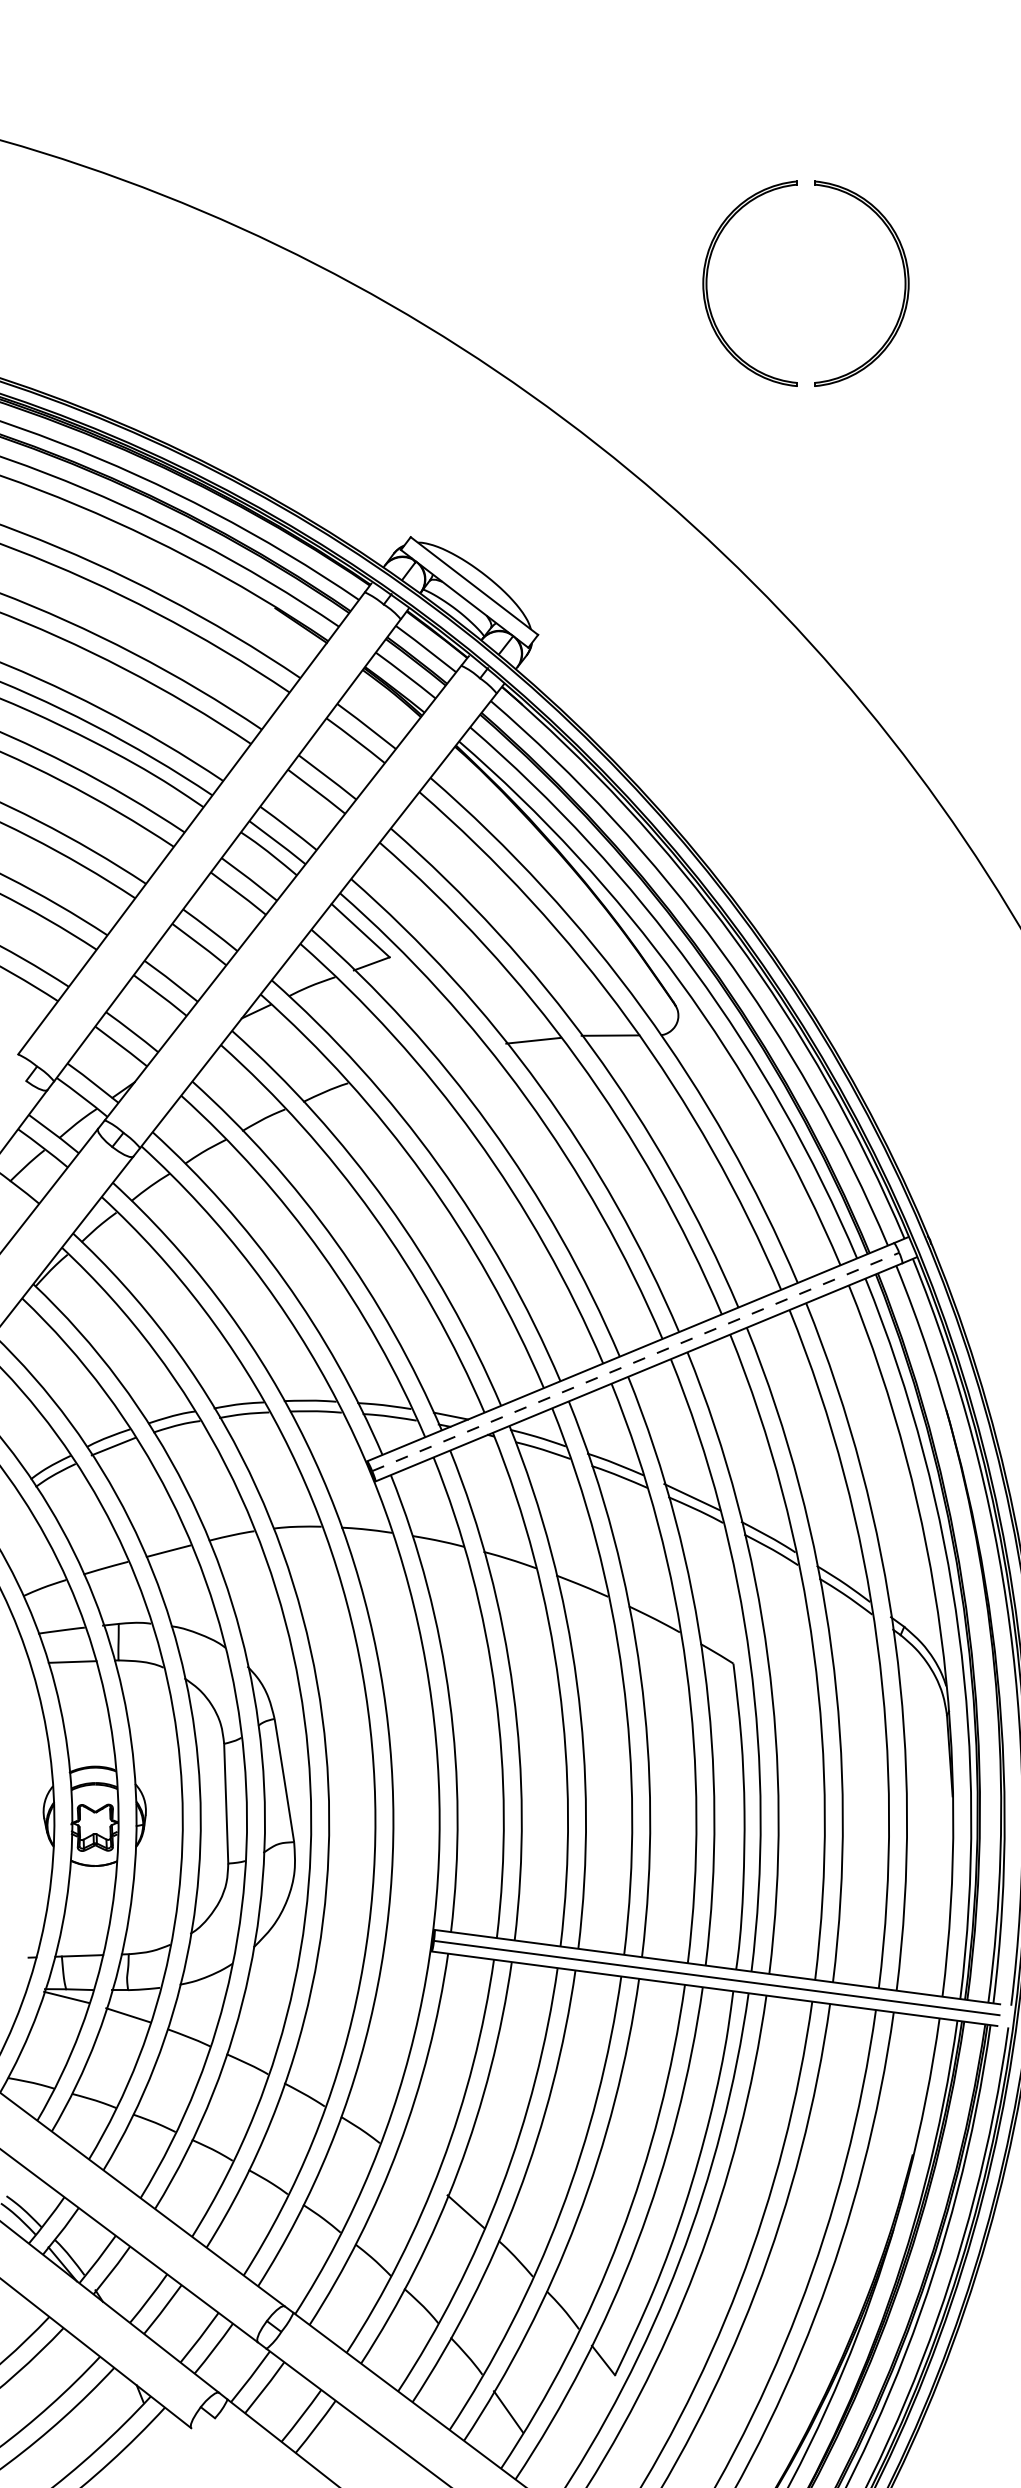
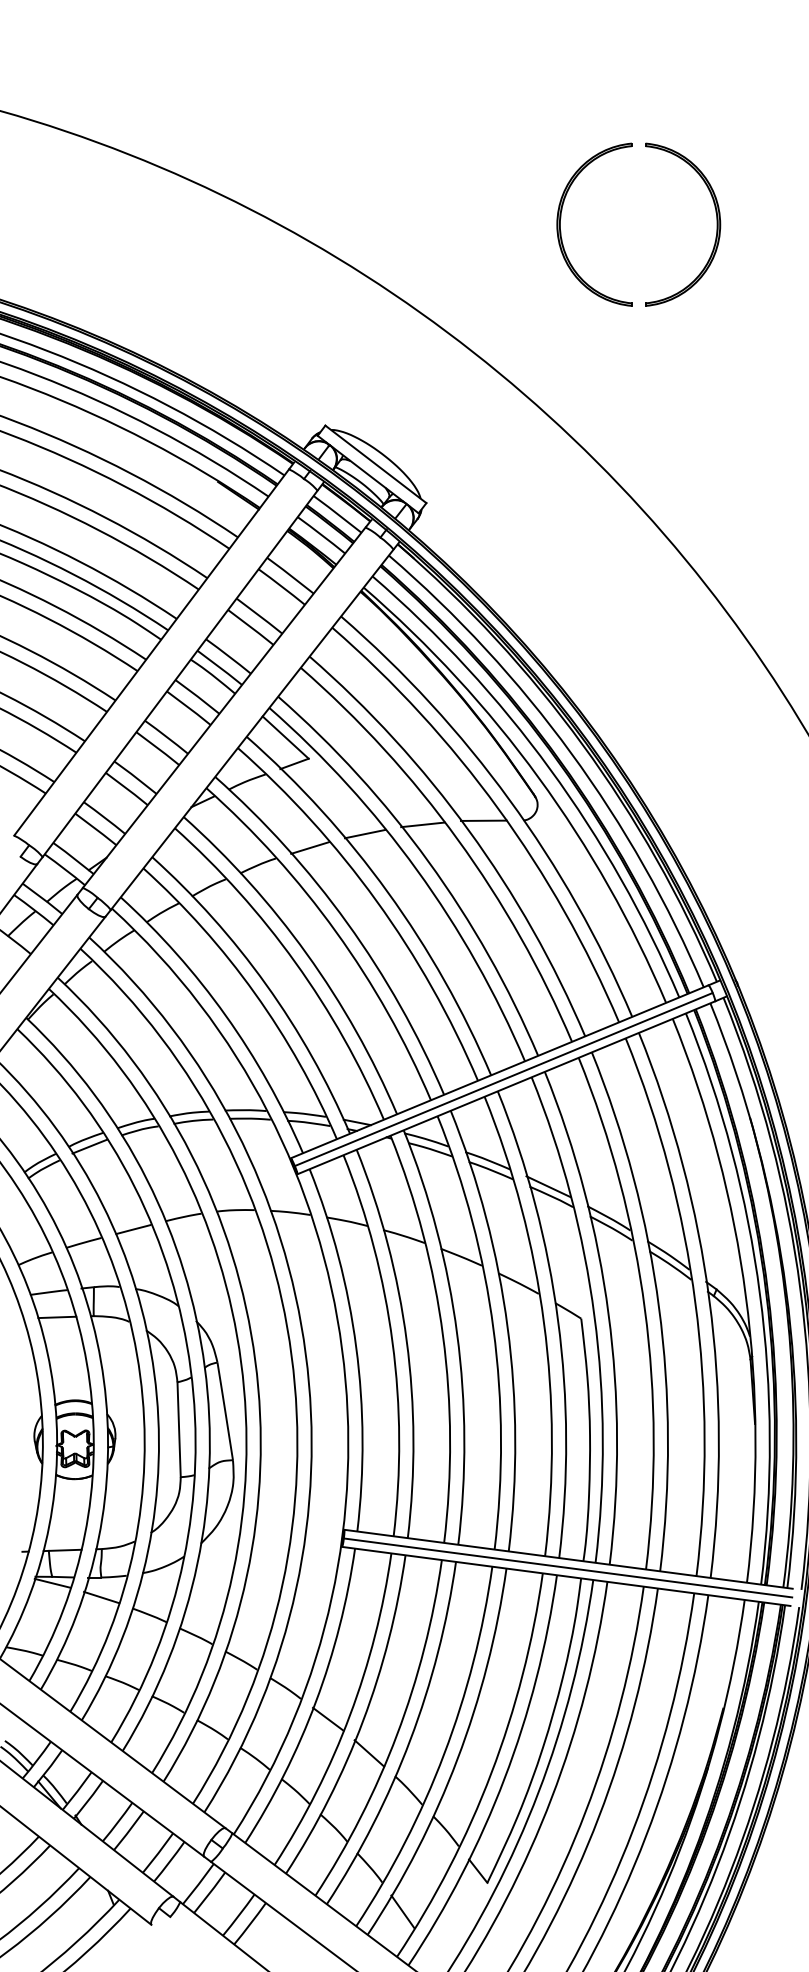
line: (460, 1052) -> (364, 834), added
line: (391, 1069) -> (310, 847), added
line: (636, 1361) -> (504, 1079), dashed -> solid
line: (414, 2168) -> (328, 1718), added

